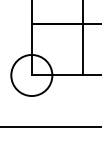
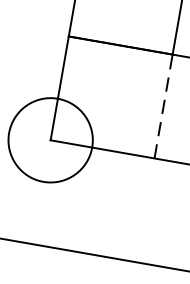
line: (83, 49) -> (164, 105), solid -> dashed

